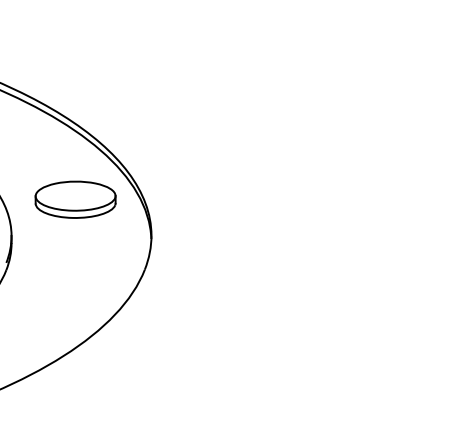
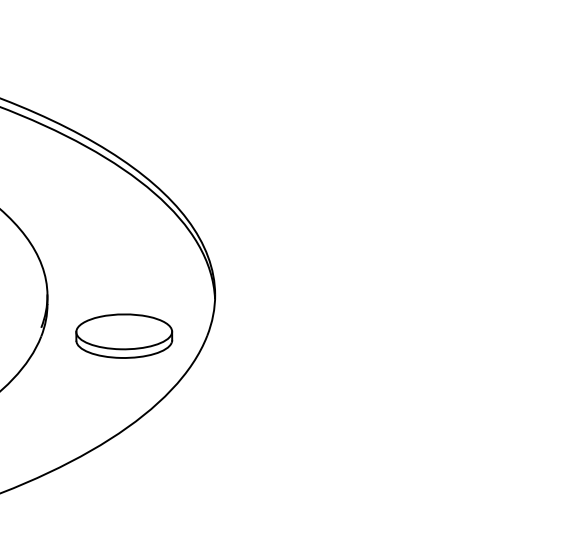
part: (75, 199) -> (124, 335), moved

